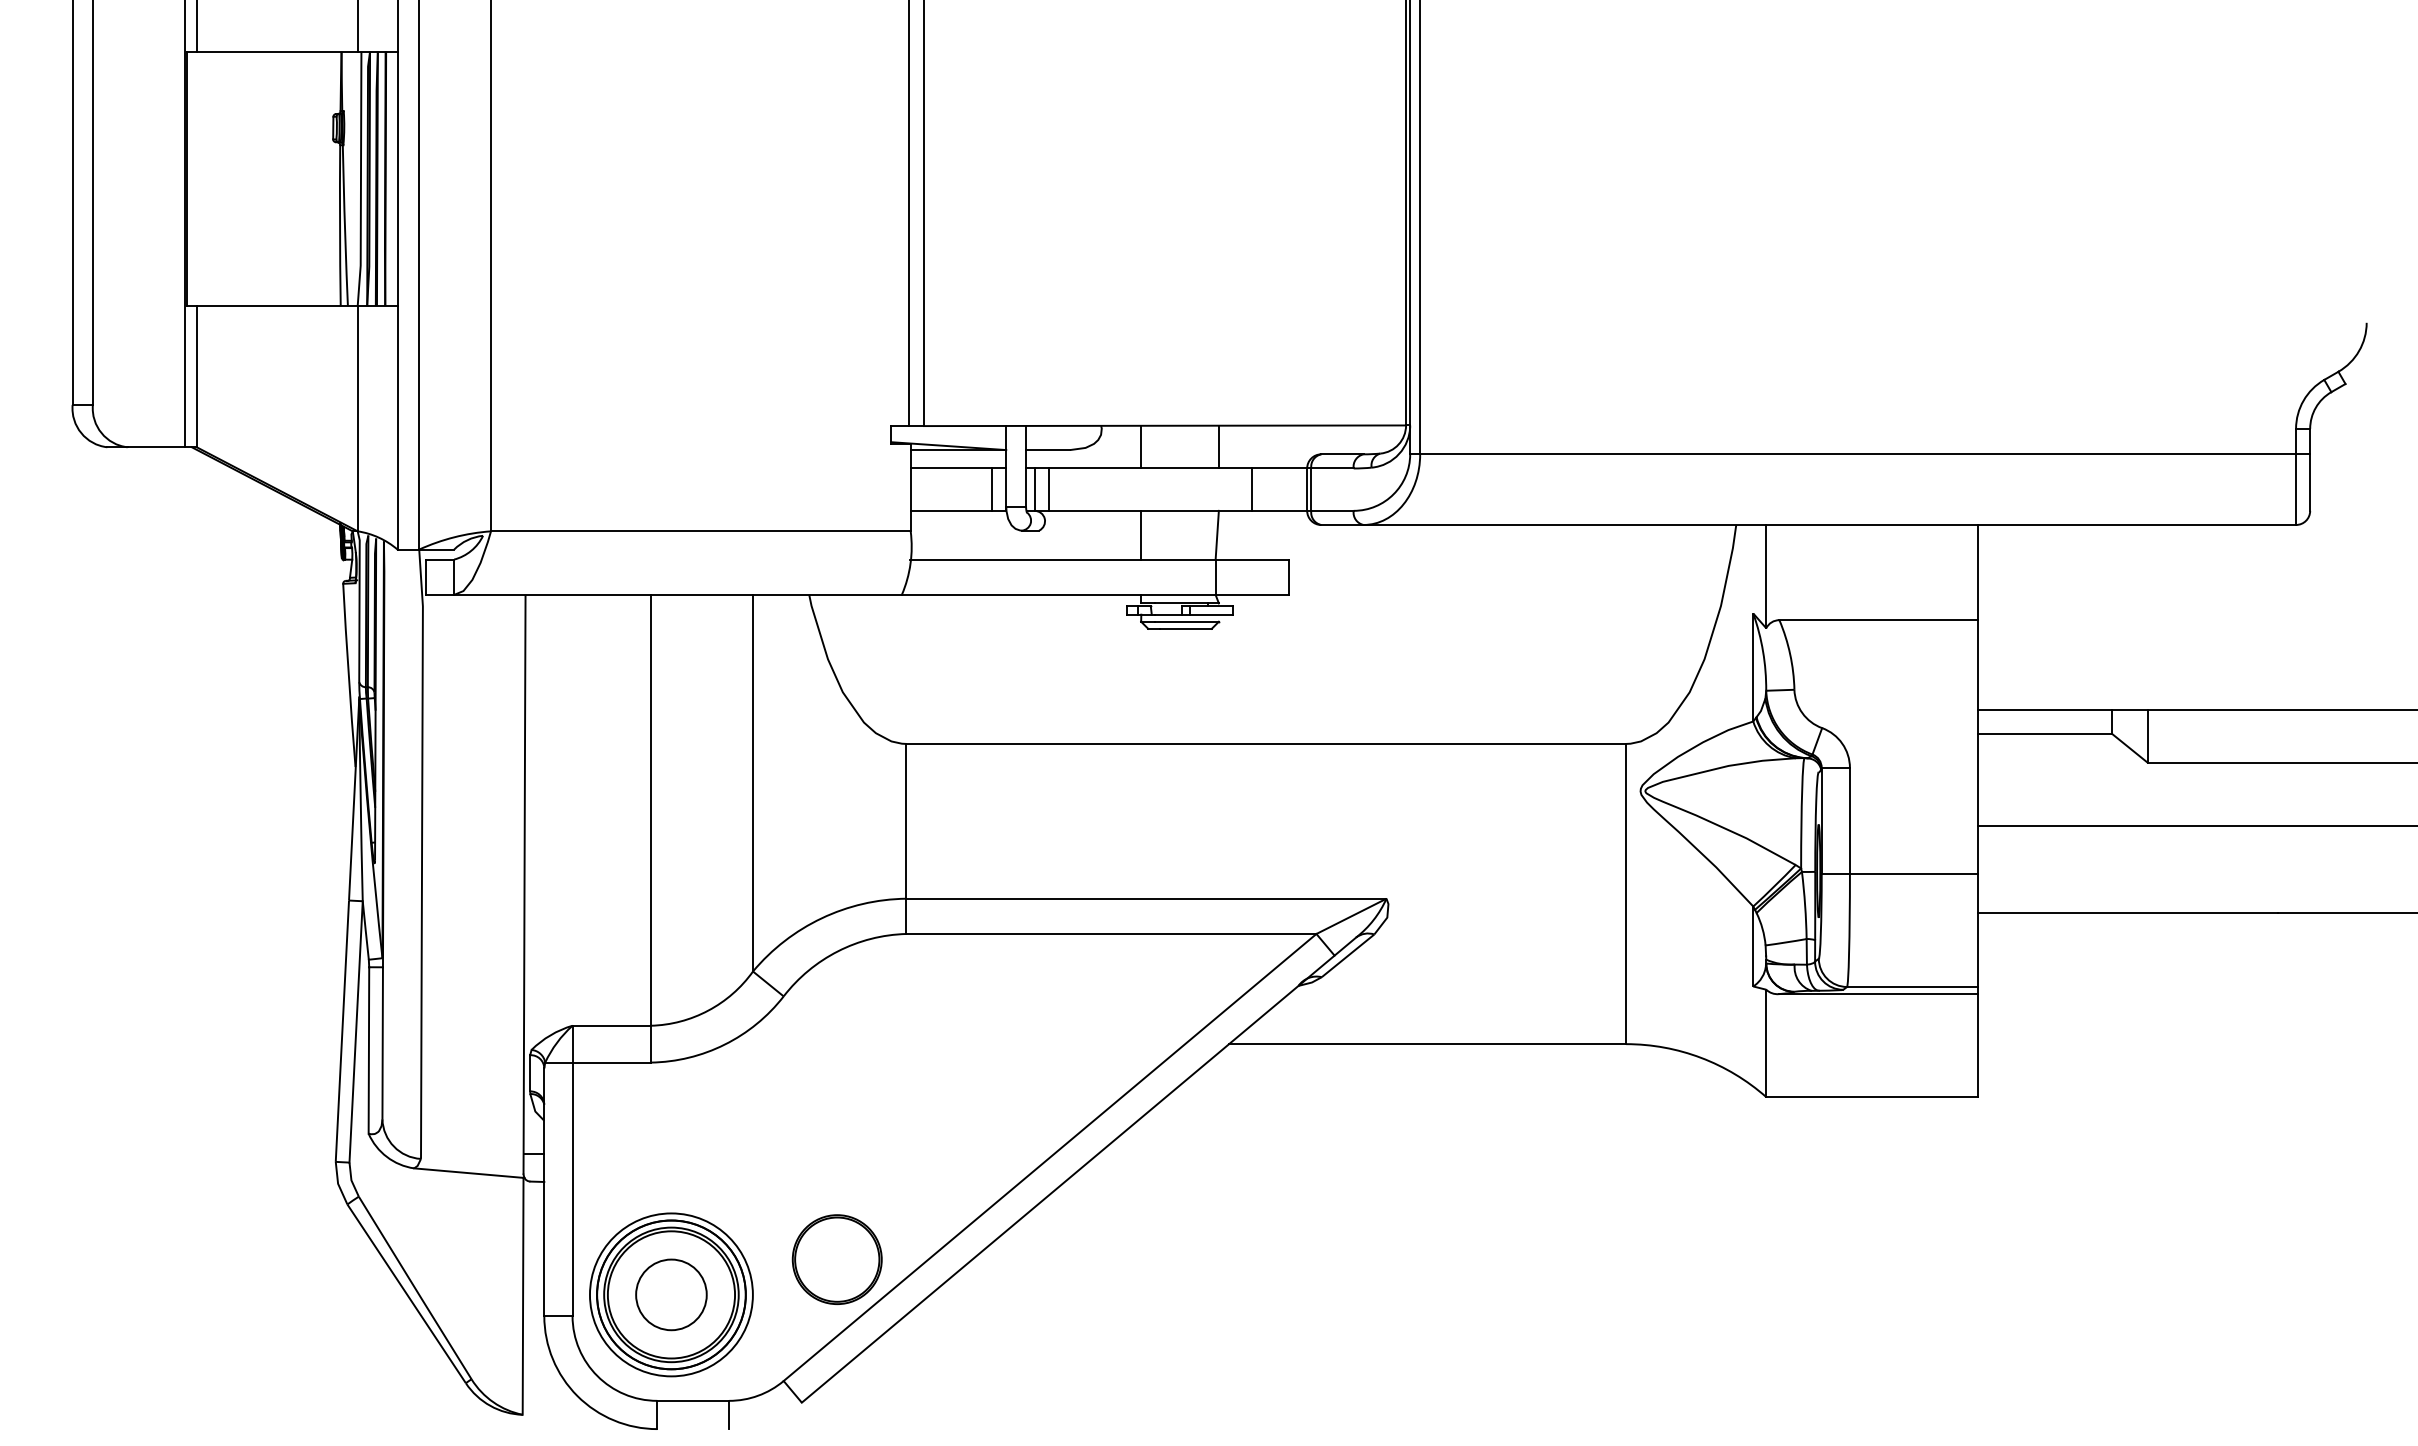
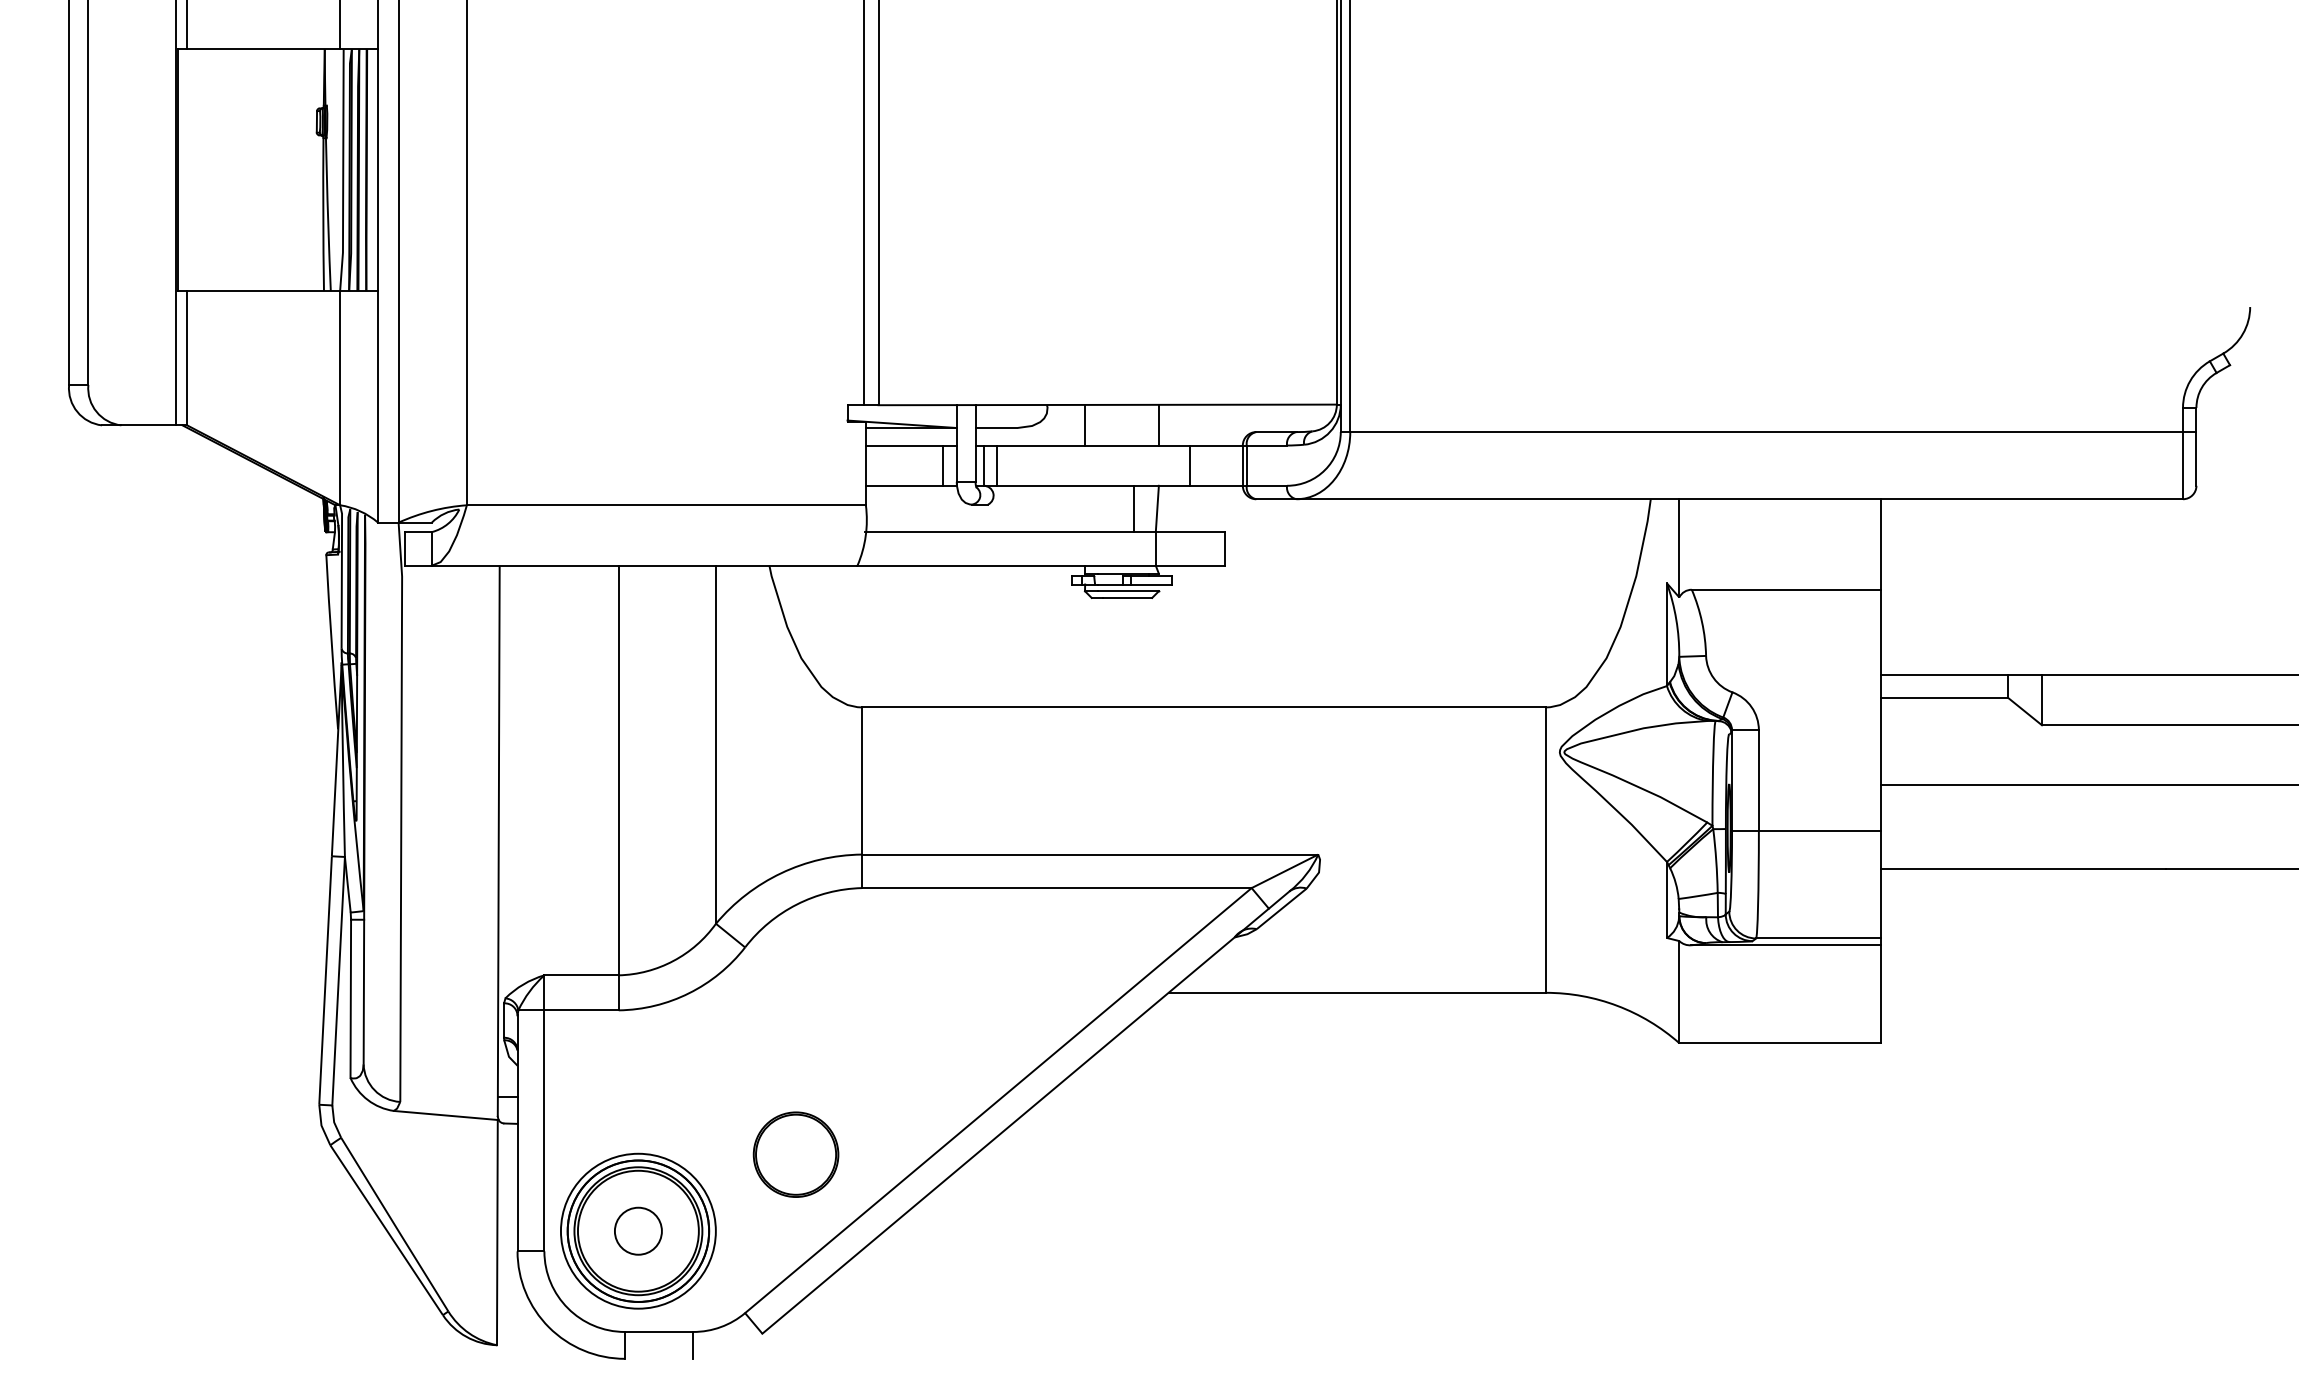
line: (1141, 534) -> (1134, 508), moved
part: (836, 1259) -> (795, 1154), moved
circle: (671, 1294) -> (638, 1230), size x0.7

